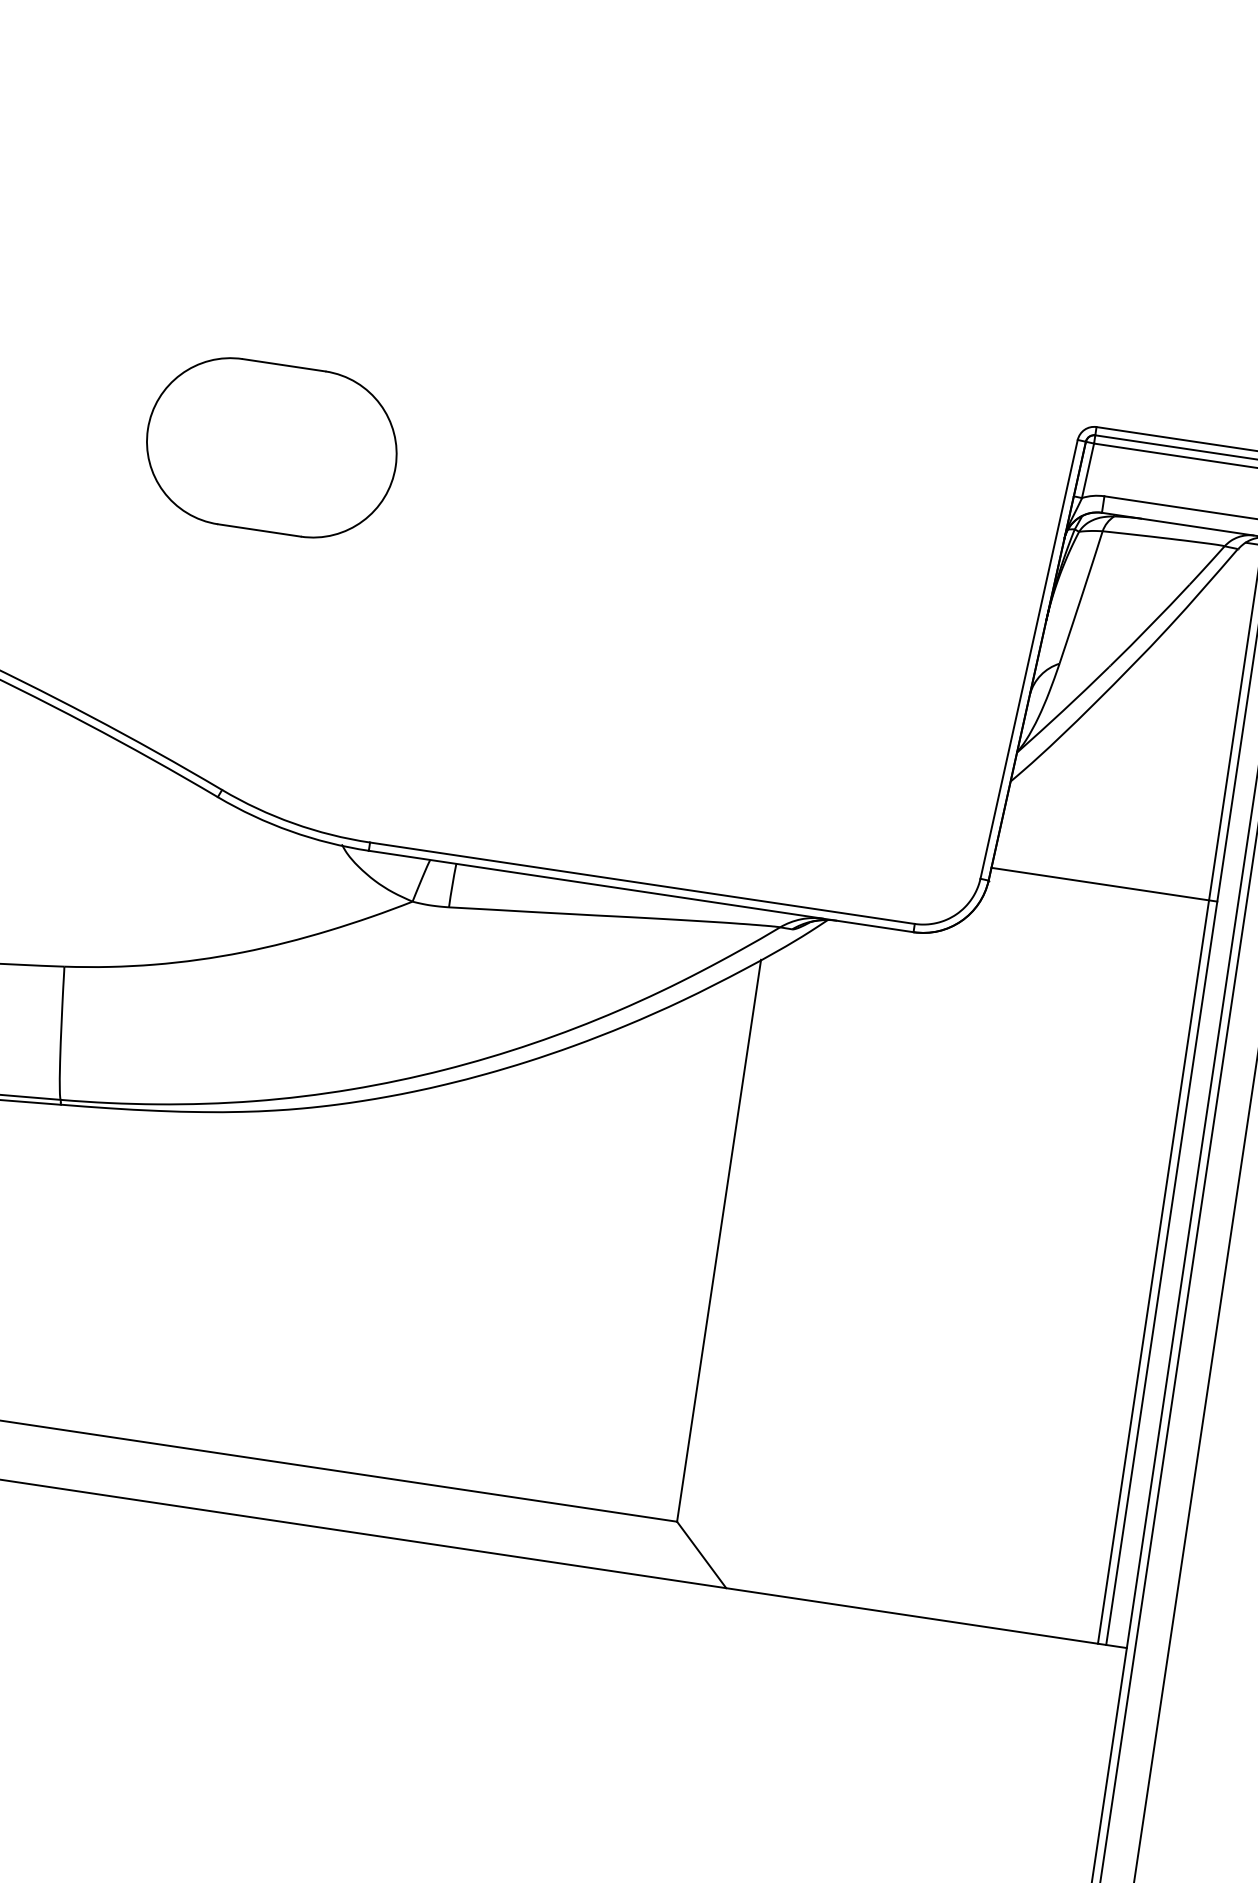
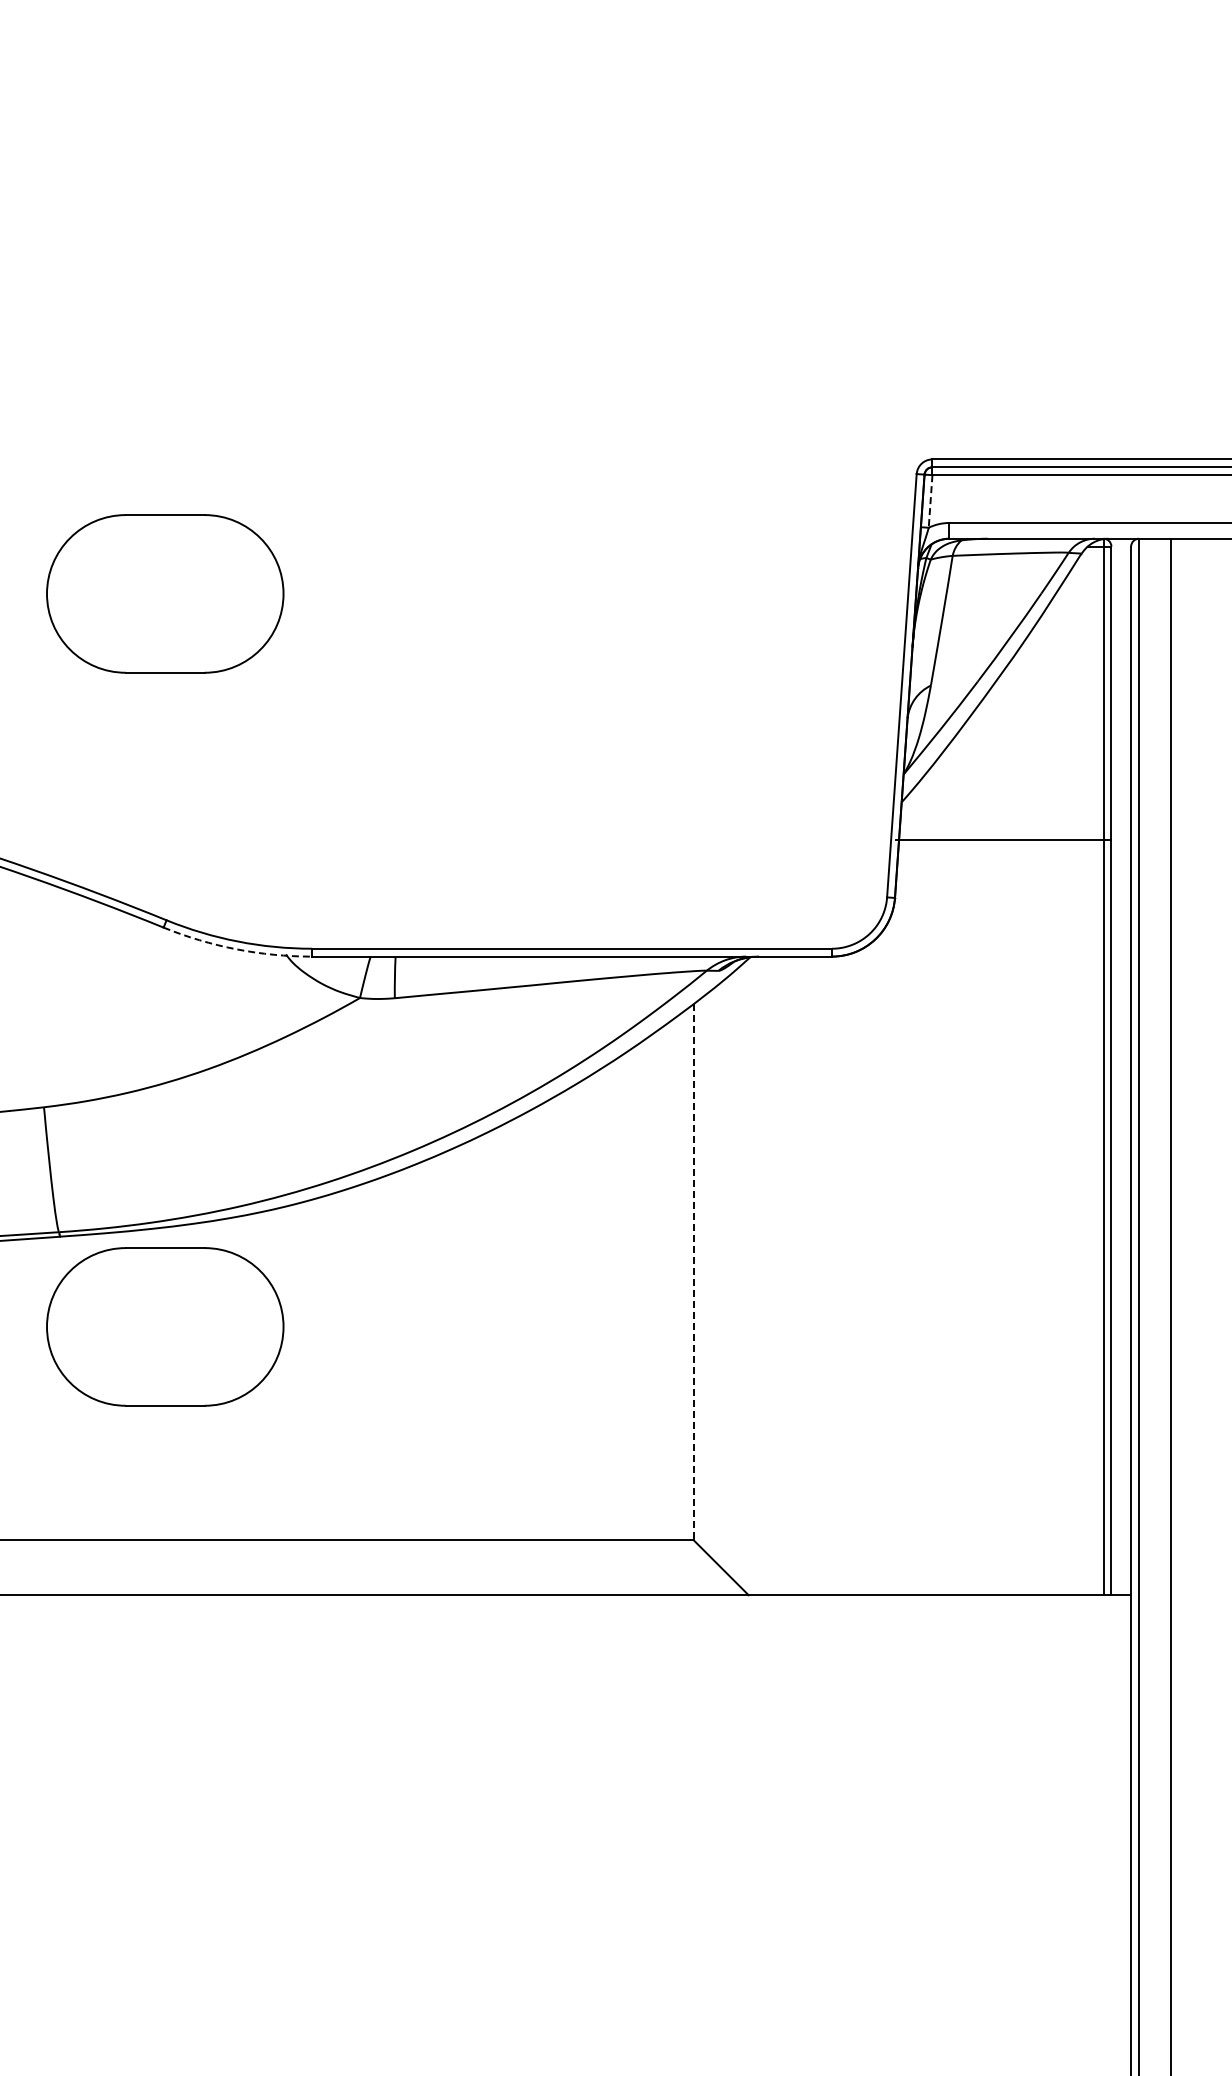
line: (1087, 470) -> (930, 501), solid -> dashed
arc: (290, 831) -> (236, 949), solid -> dashed
line: (1104, 884) -> (1003, 839), moved
part: (157, 1215) -> (165, 1326), added
line: (718, 1241) -> (693, 1272), solid -> dashed

